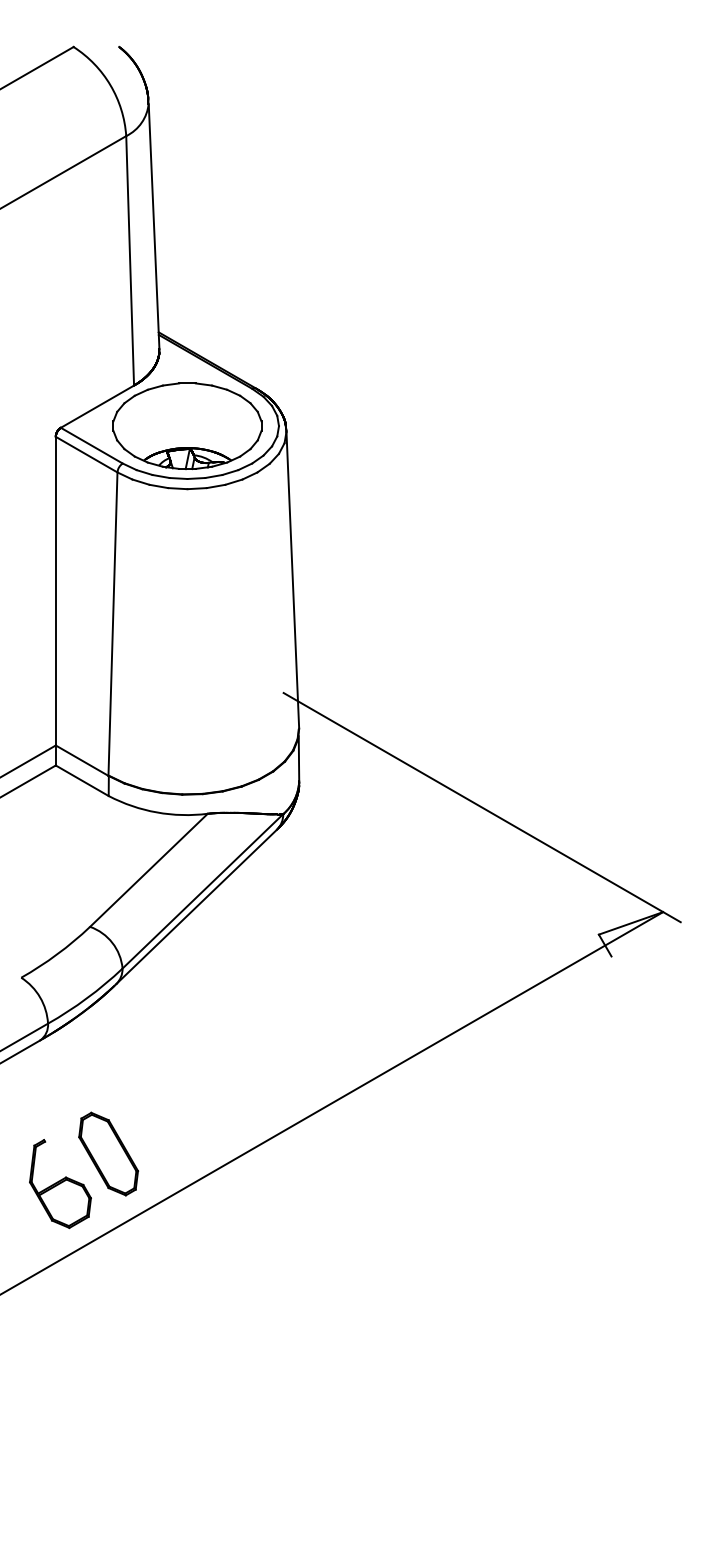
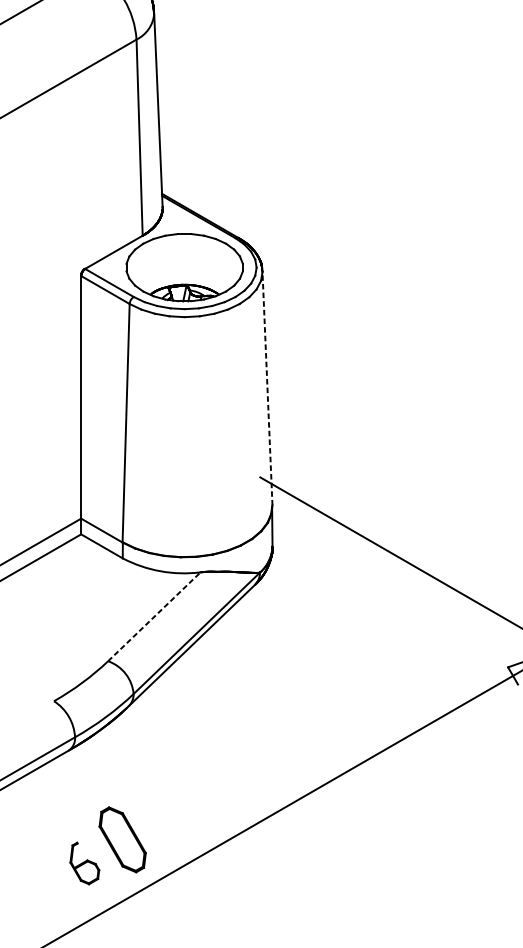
line: (292, 579) -> (267, 388), solid -> dashed
line: (148, 870) -> (154, 616), solid -> dashed
part: (60, 1184) -> (84, 863), size x0.6

